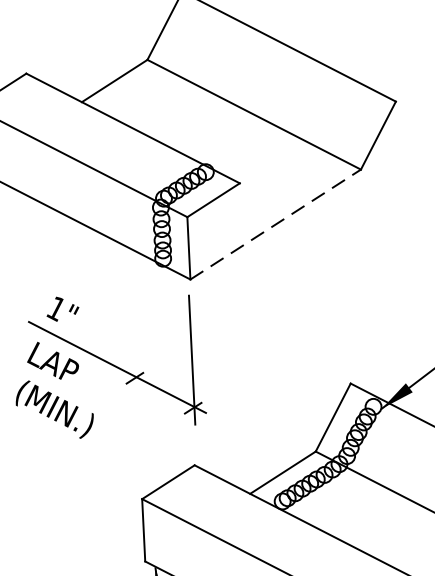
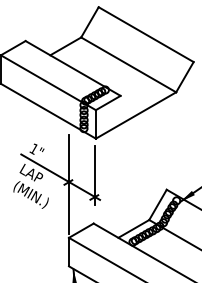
line: (276, 224) -> (136, 115), dashed -> solid
line: (135, 380) -> (68, 183), added

